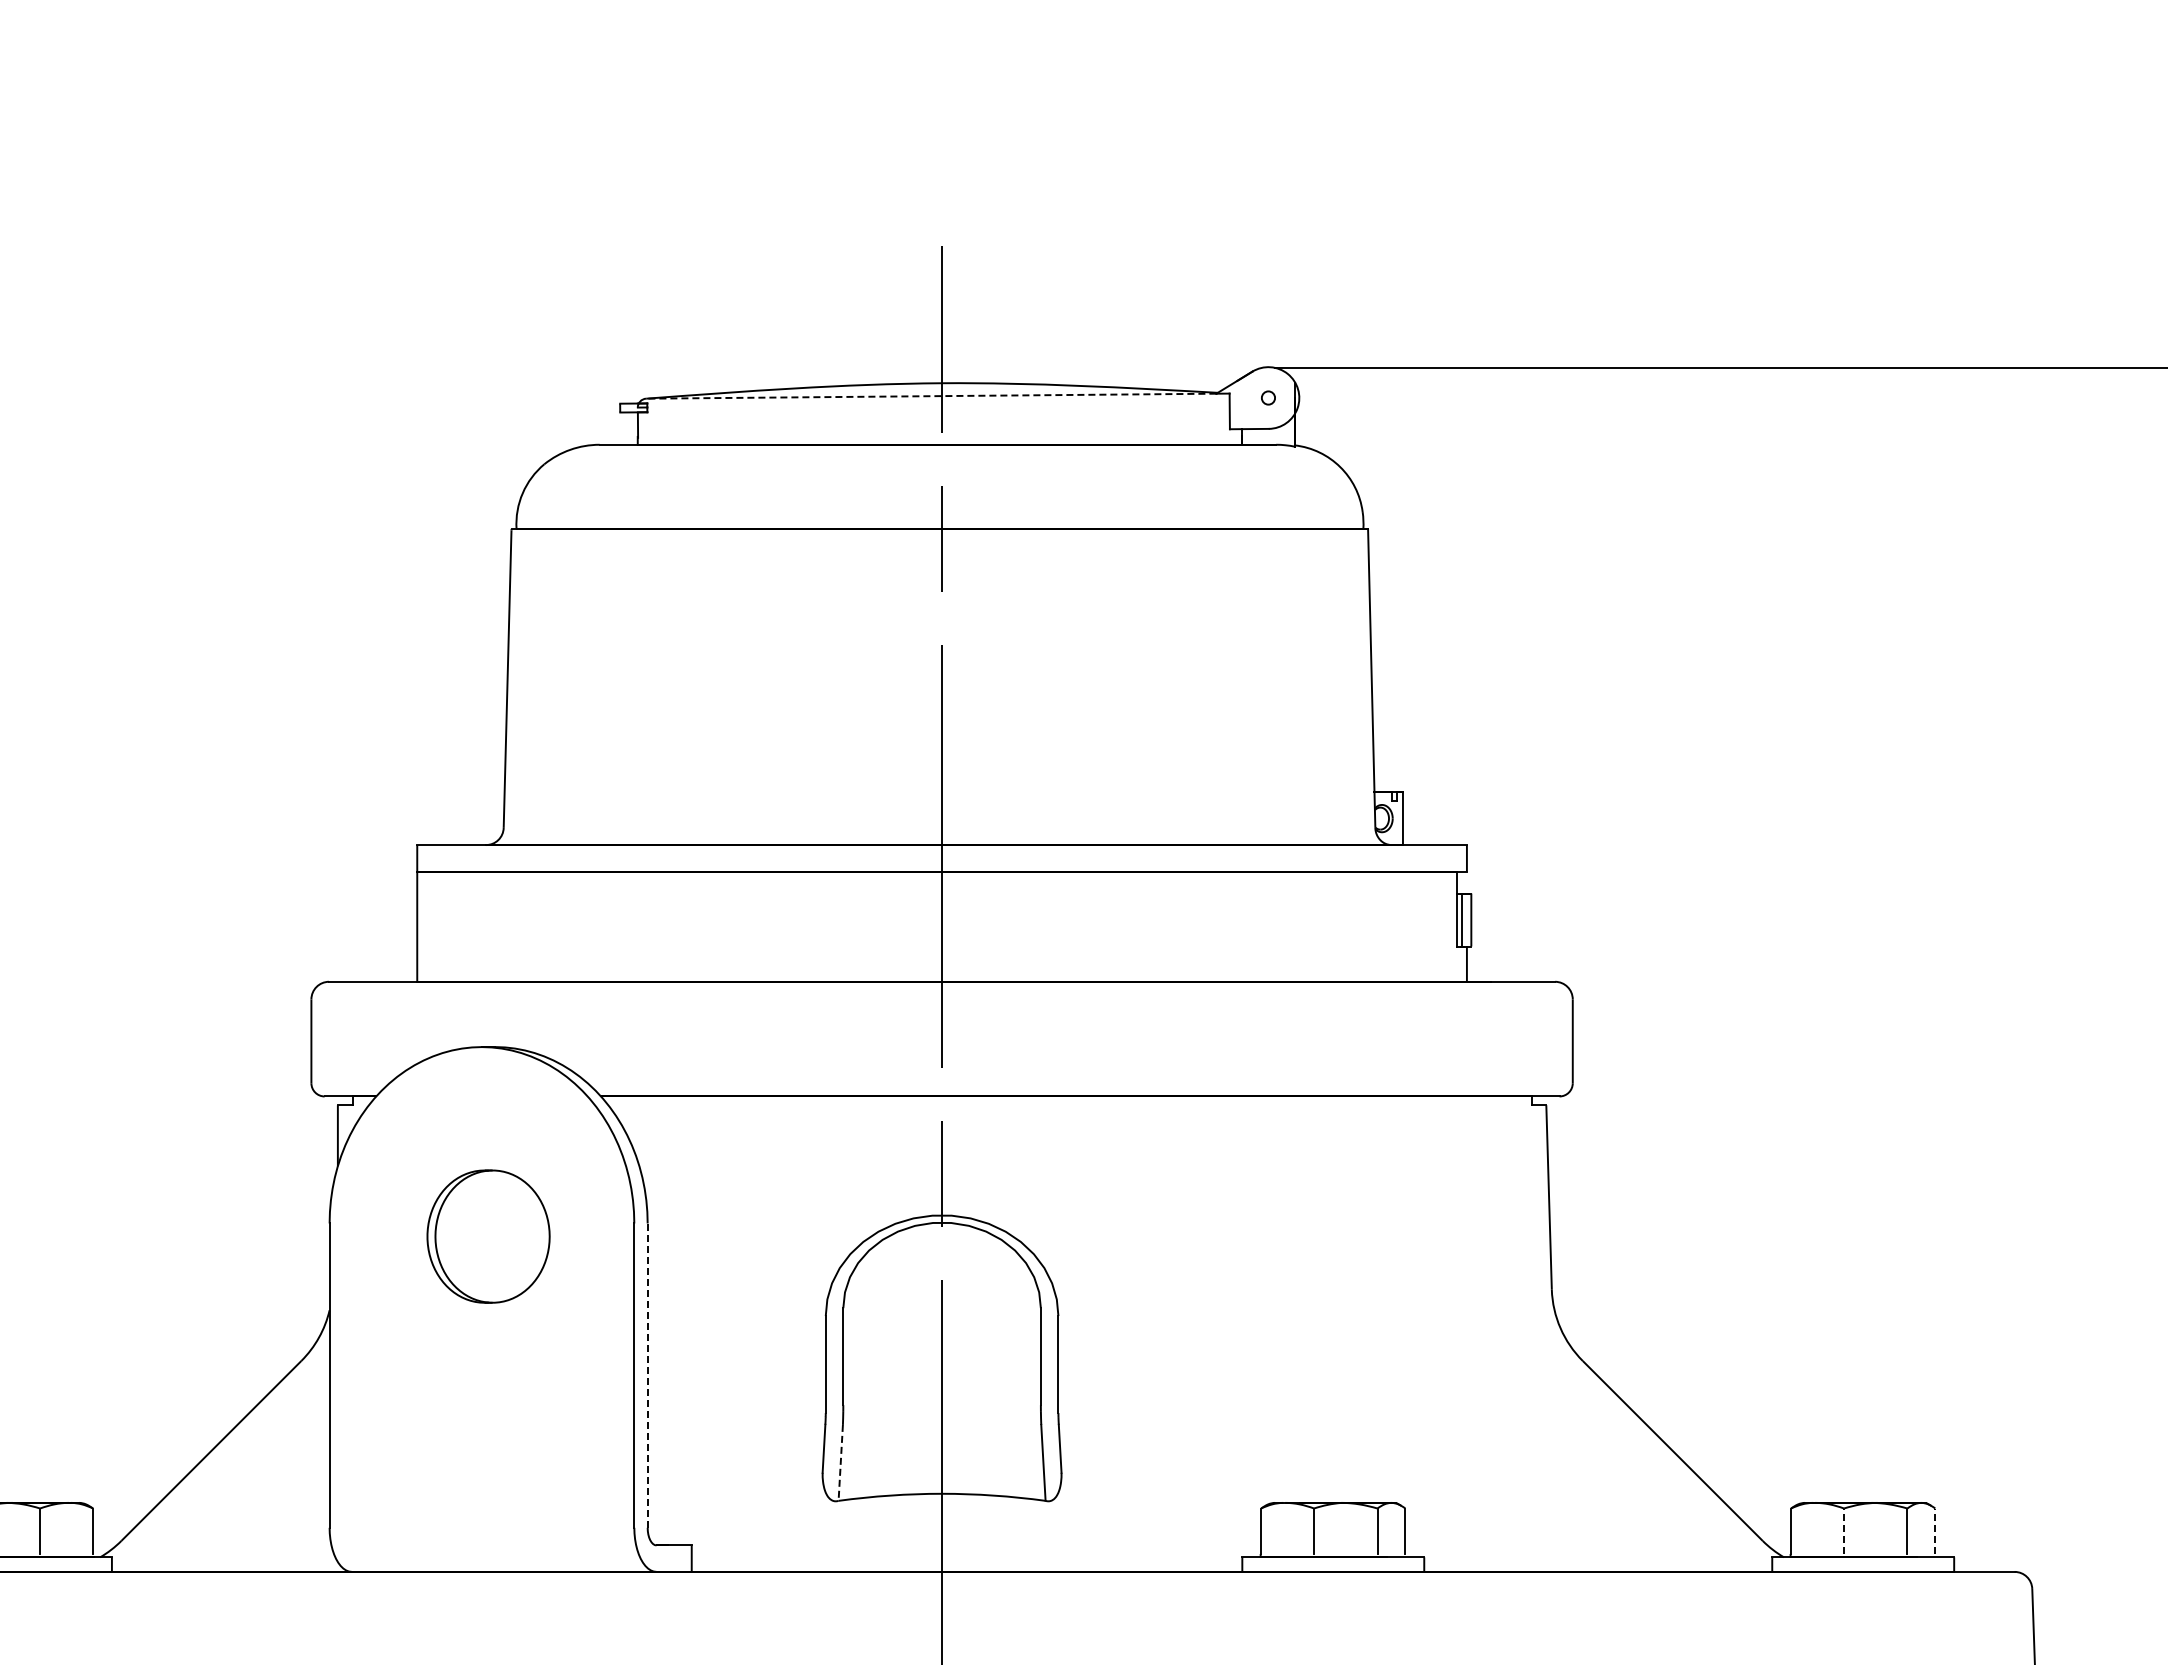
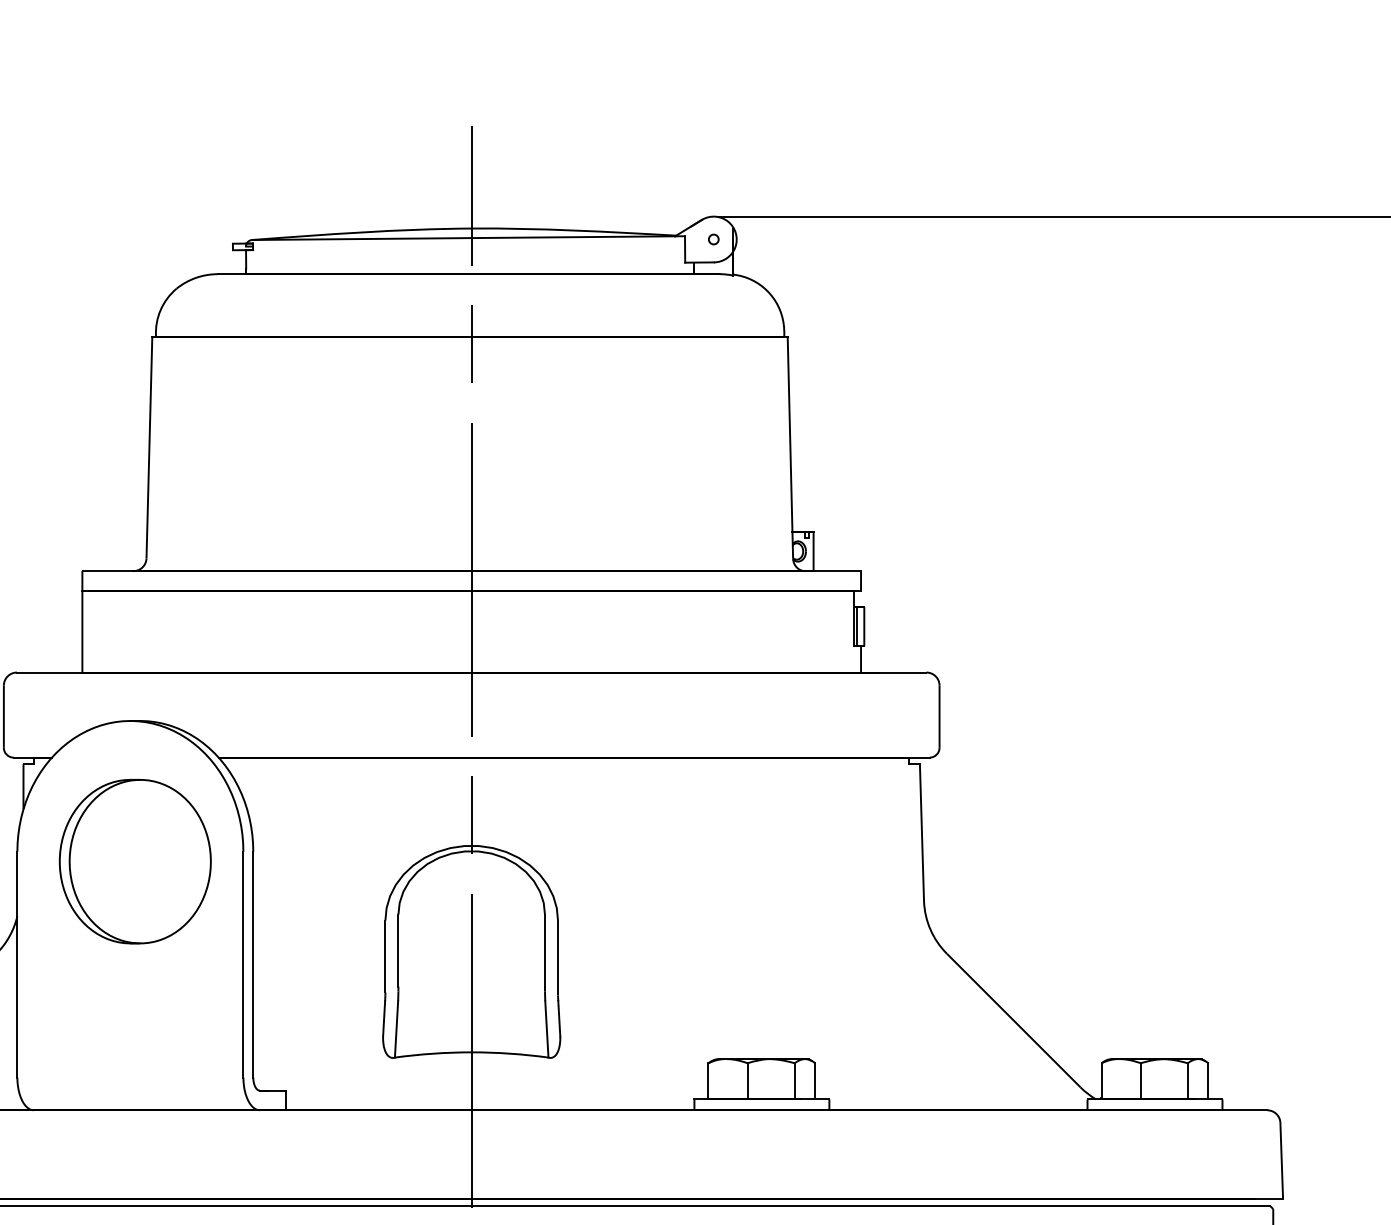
line: (930, 396) -> (463, 238), dashed -> solid
part: (488, 1236) -> (135, 861), size x1.67
line: (647, 1375) -> (253, 964), dashed -> solid
line: (840, 1463) -> (396, 1029), dashed -> solid
line: (1844, 1531) -> (1141, 1080), dashed -> solid
line: (1935, 1531) -> (1208, 1080), dashed -> solid

